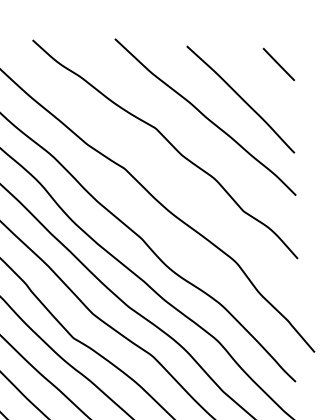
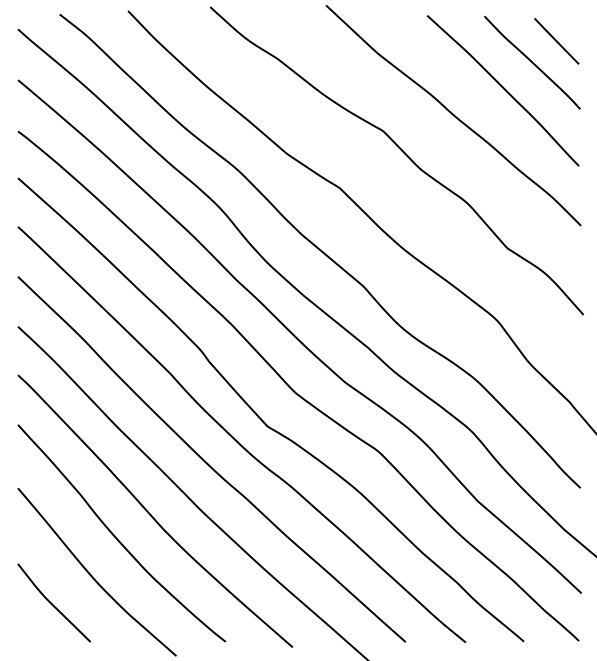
curve: (261, 79) -> (532, 62), added

